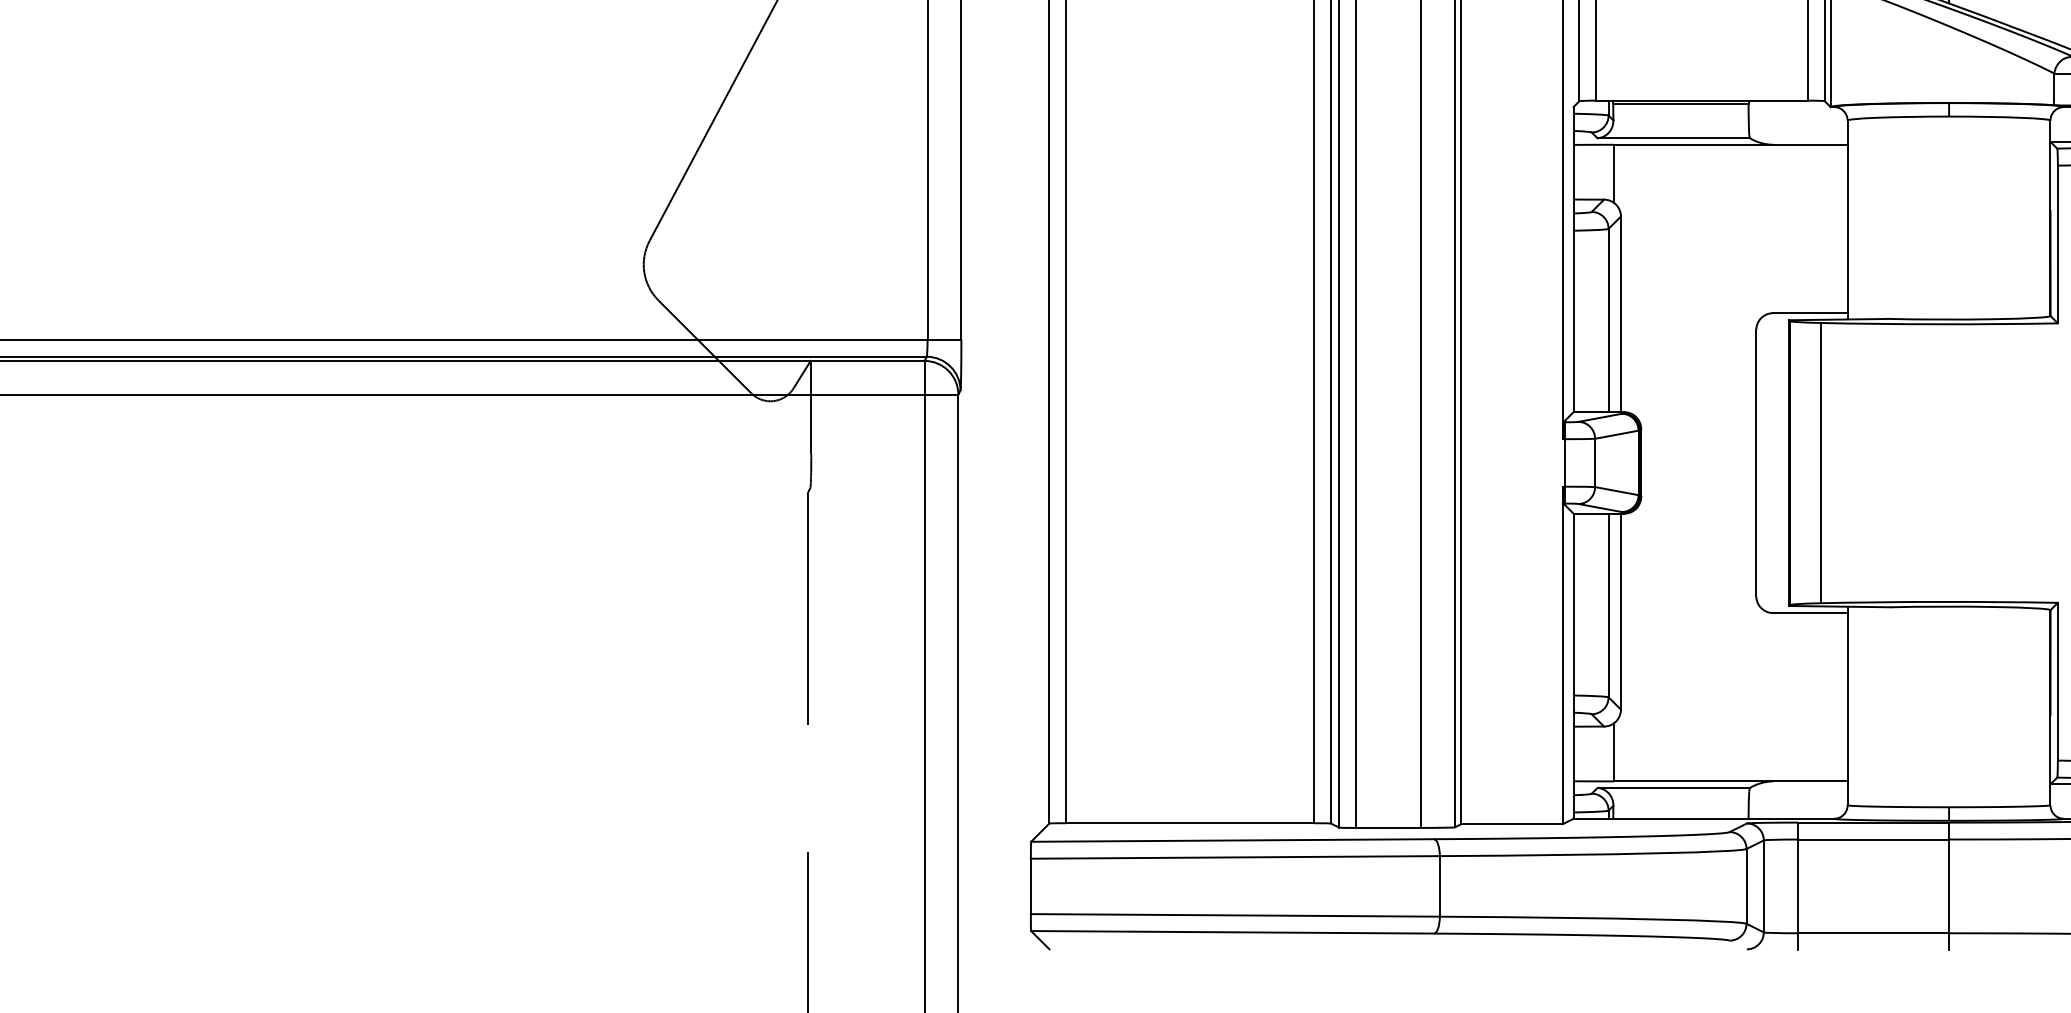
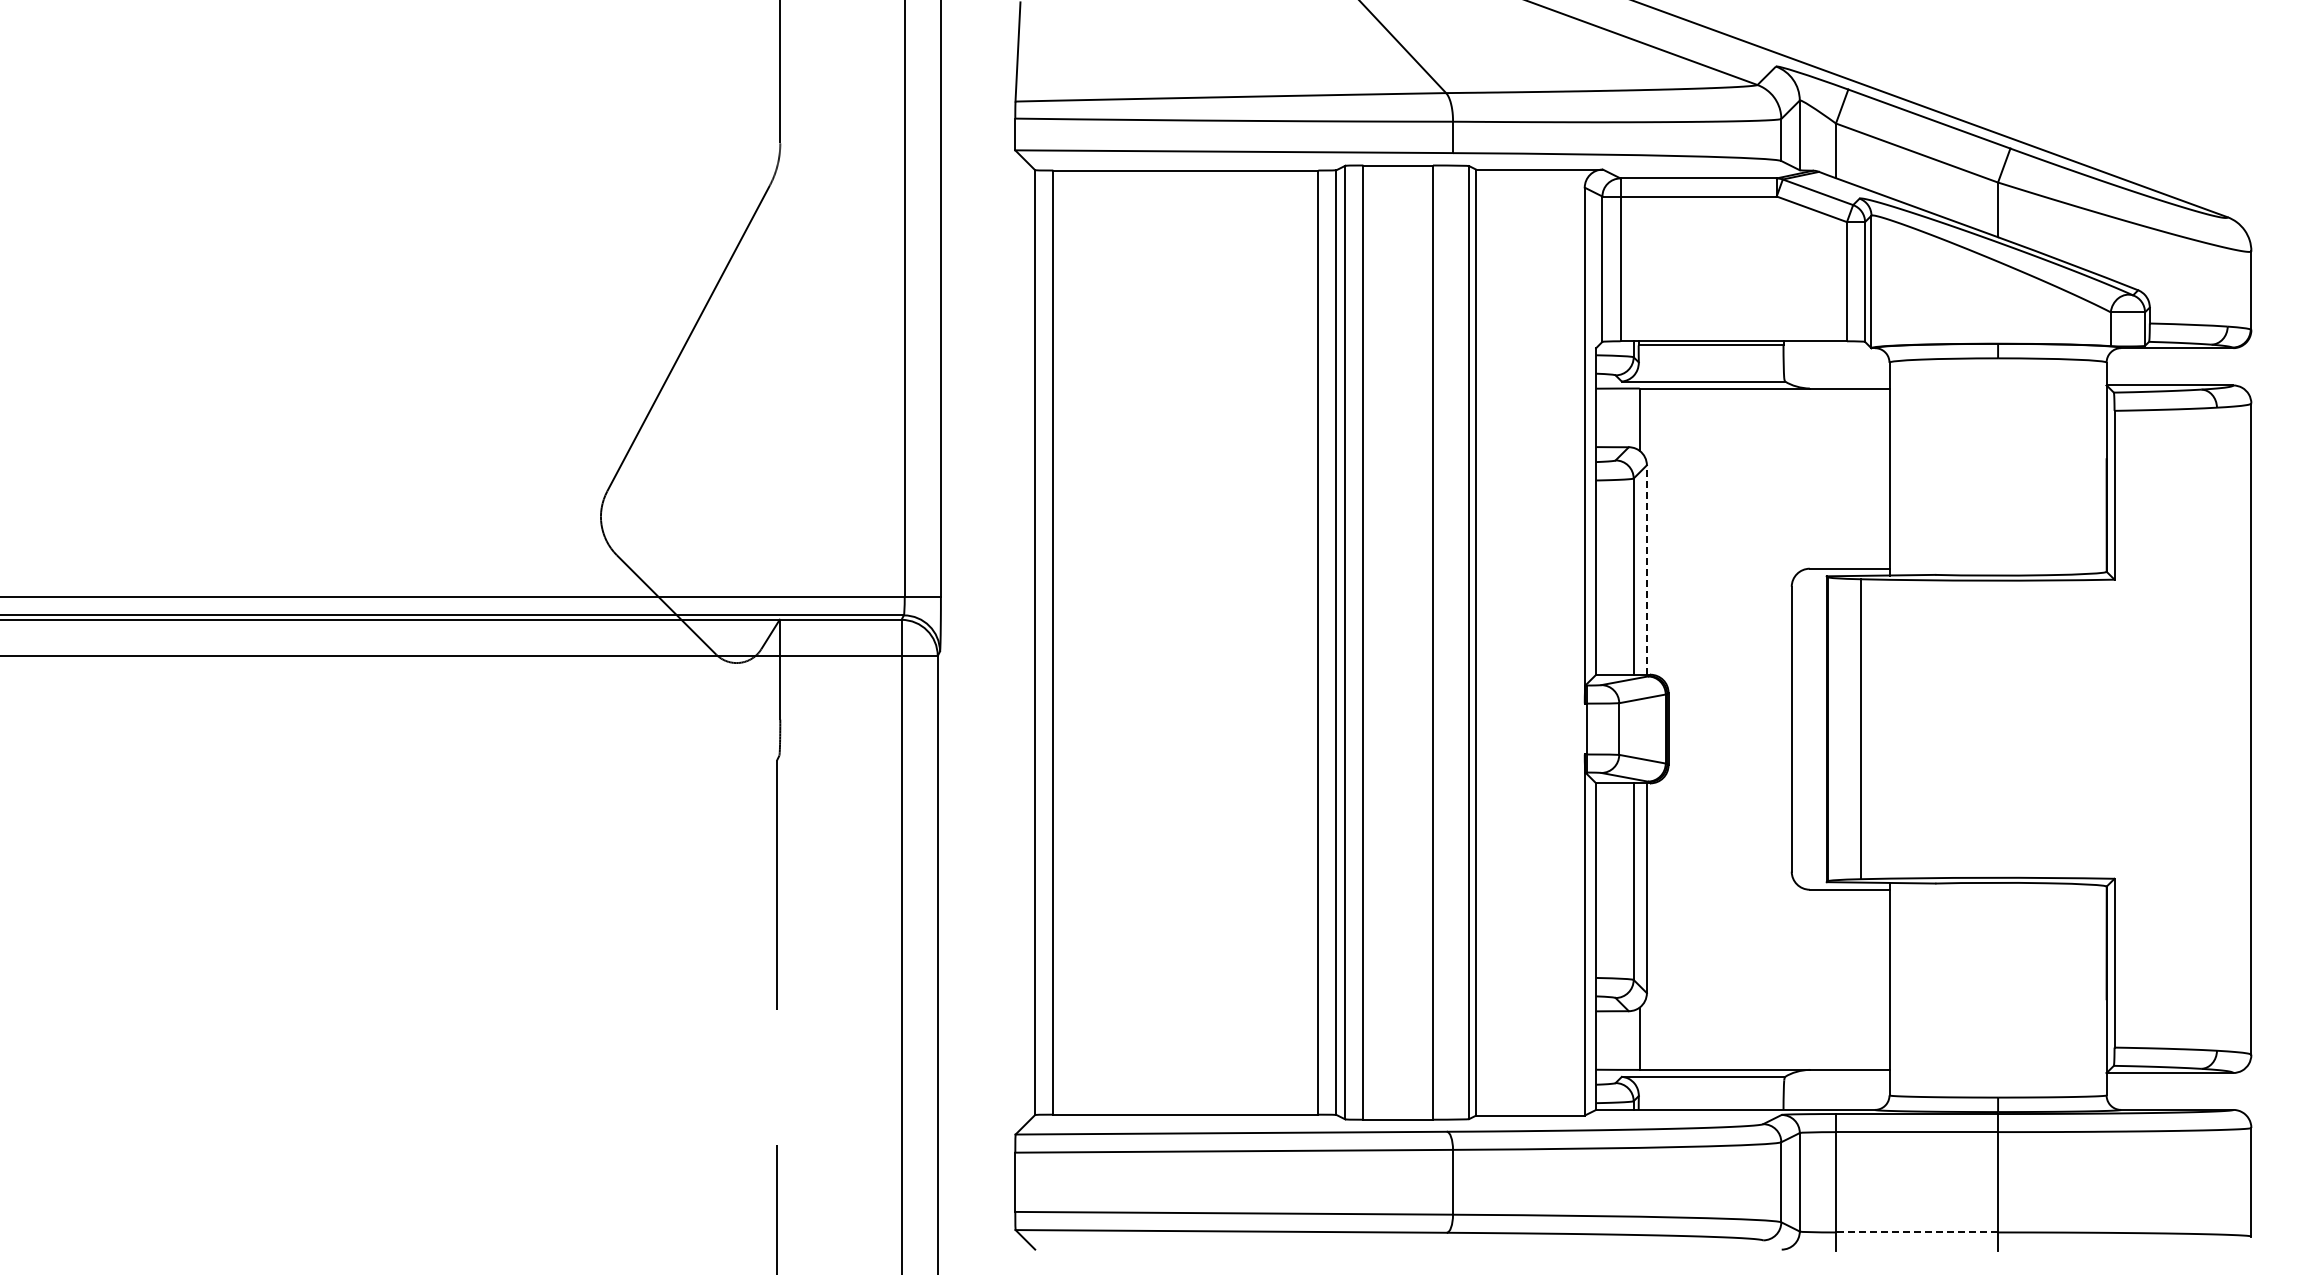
line: (1620, 314) -> (1646, 570), solid -> dashed
line: (1872, 933) -> (1916, 1232), solid -> dashed

